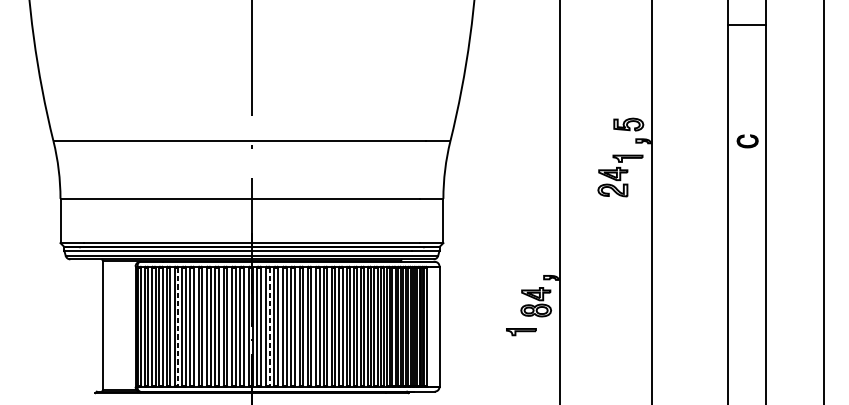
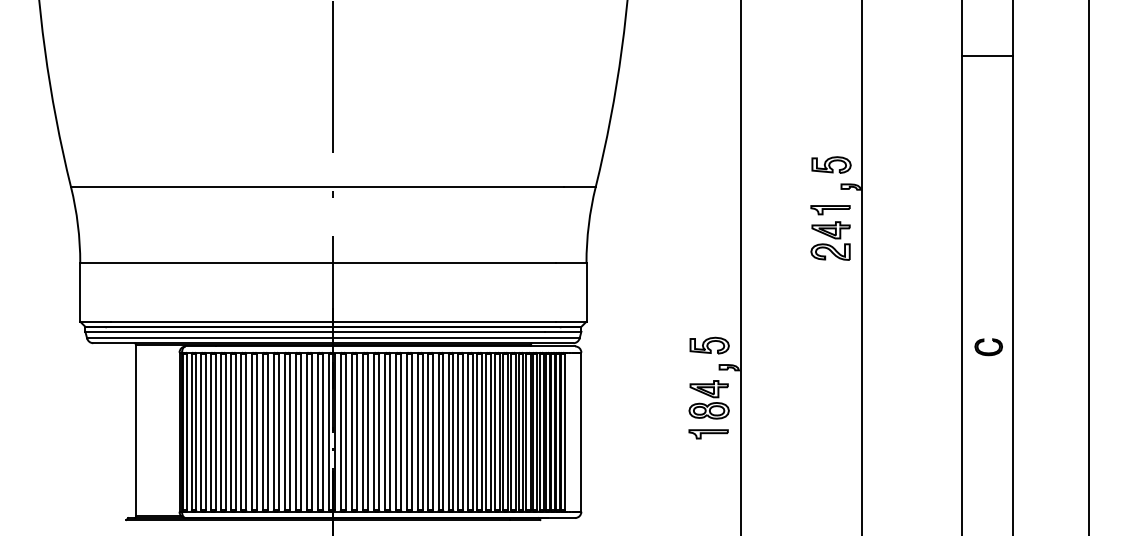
line: (746, 24) -> (987, 55), moved
part: (747, 141) -> (988, 347), moved
part: (612, 181) -> (830, 240), moved
part: (536, 261) -> (709, 345), added
line: (177, 326) -> (235, 432), dashed -> solid
line: (270, 326) -> (357, 432), dashed -> solid
part: (521, 332) -> (708, 434), moved

